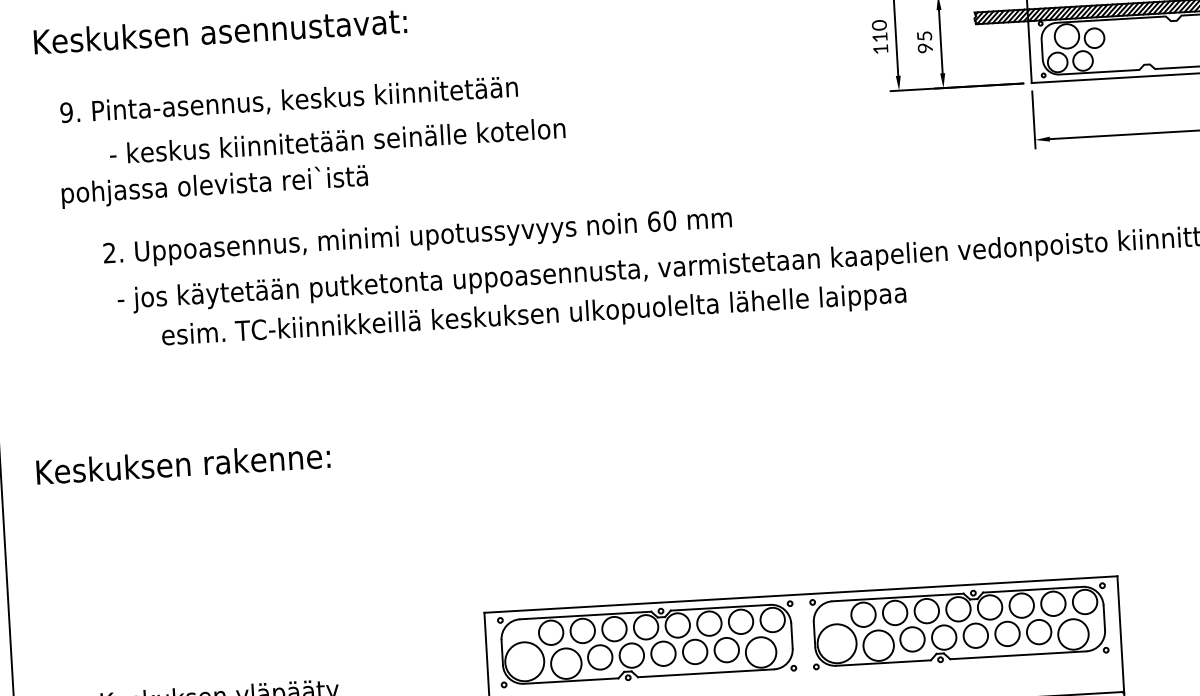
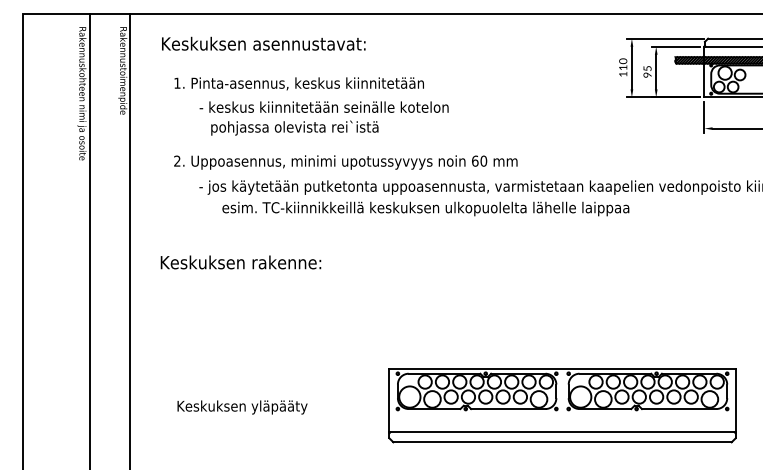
text: (66, 111) -> (177, 82), 9. -> 1.
text: (214, 185) -> (294, 127), moved
text: (417, 237) -> (345, 162), moved
text: (182, 464) -> (240, 262), moved

